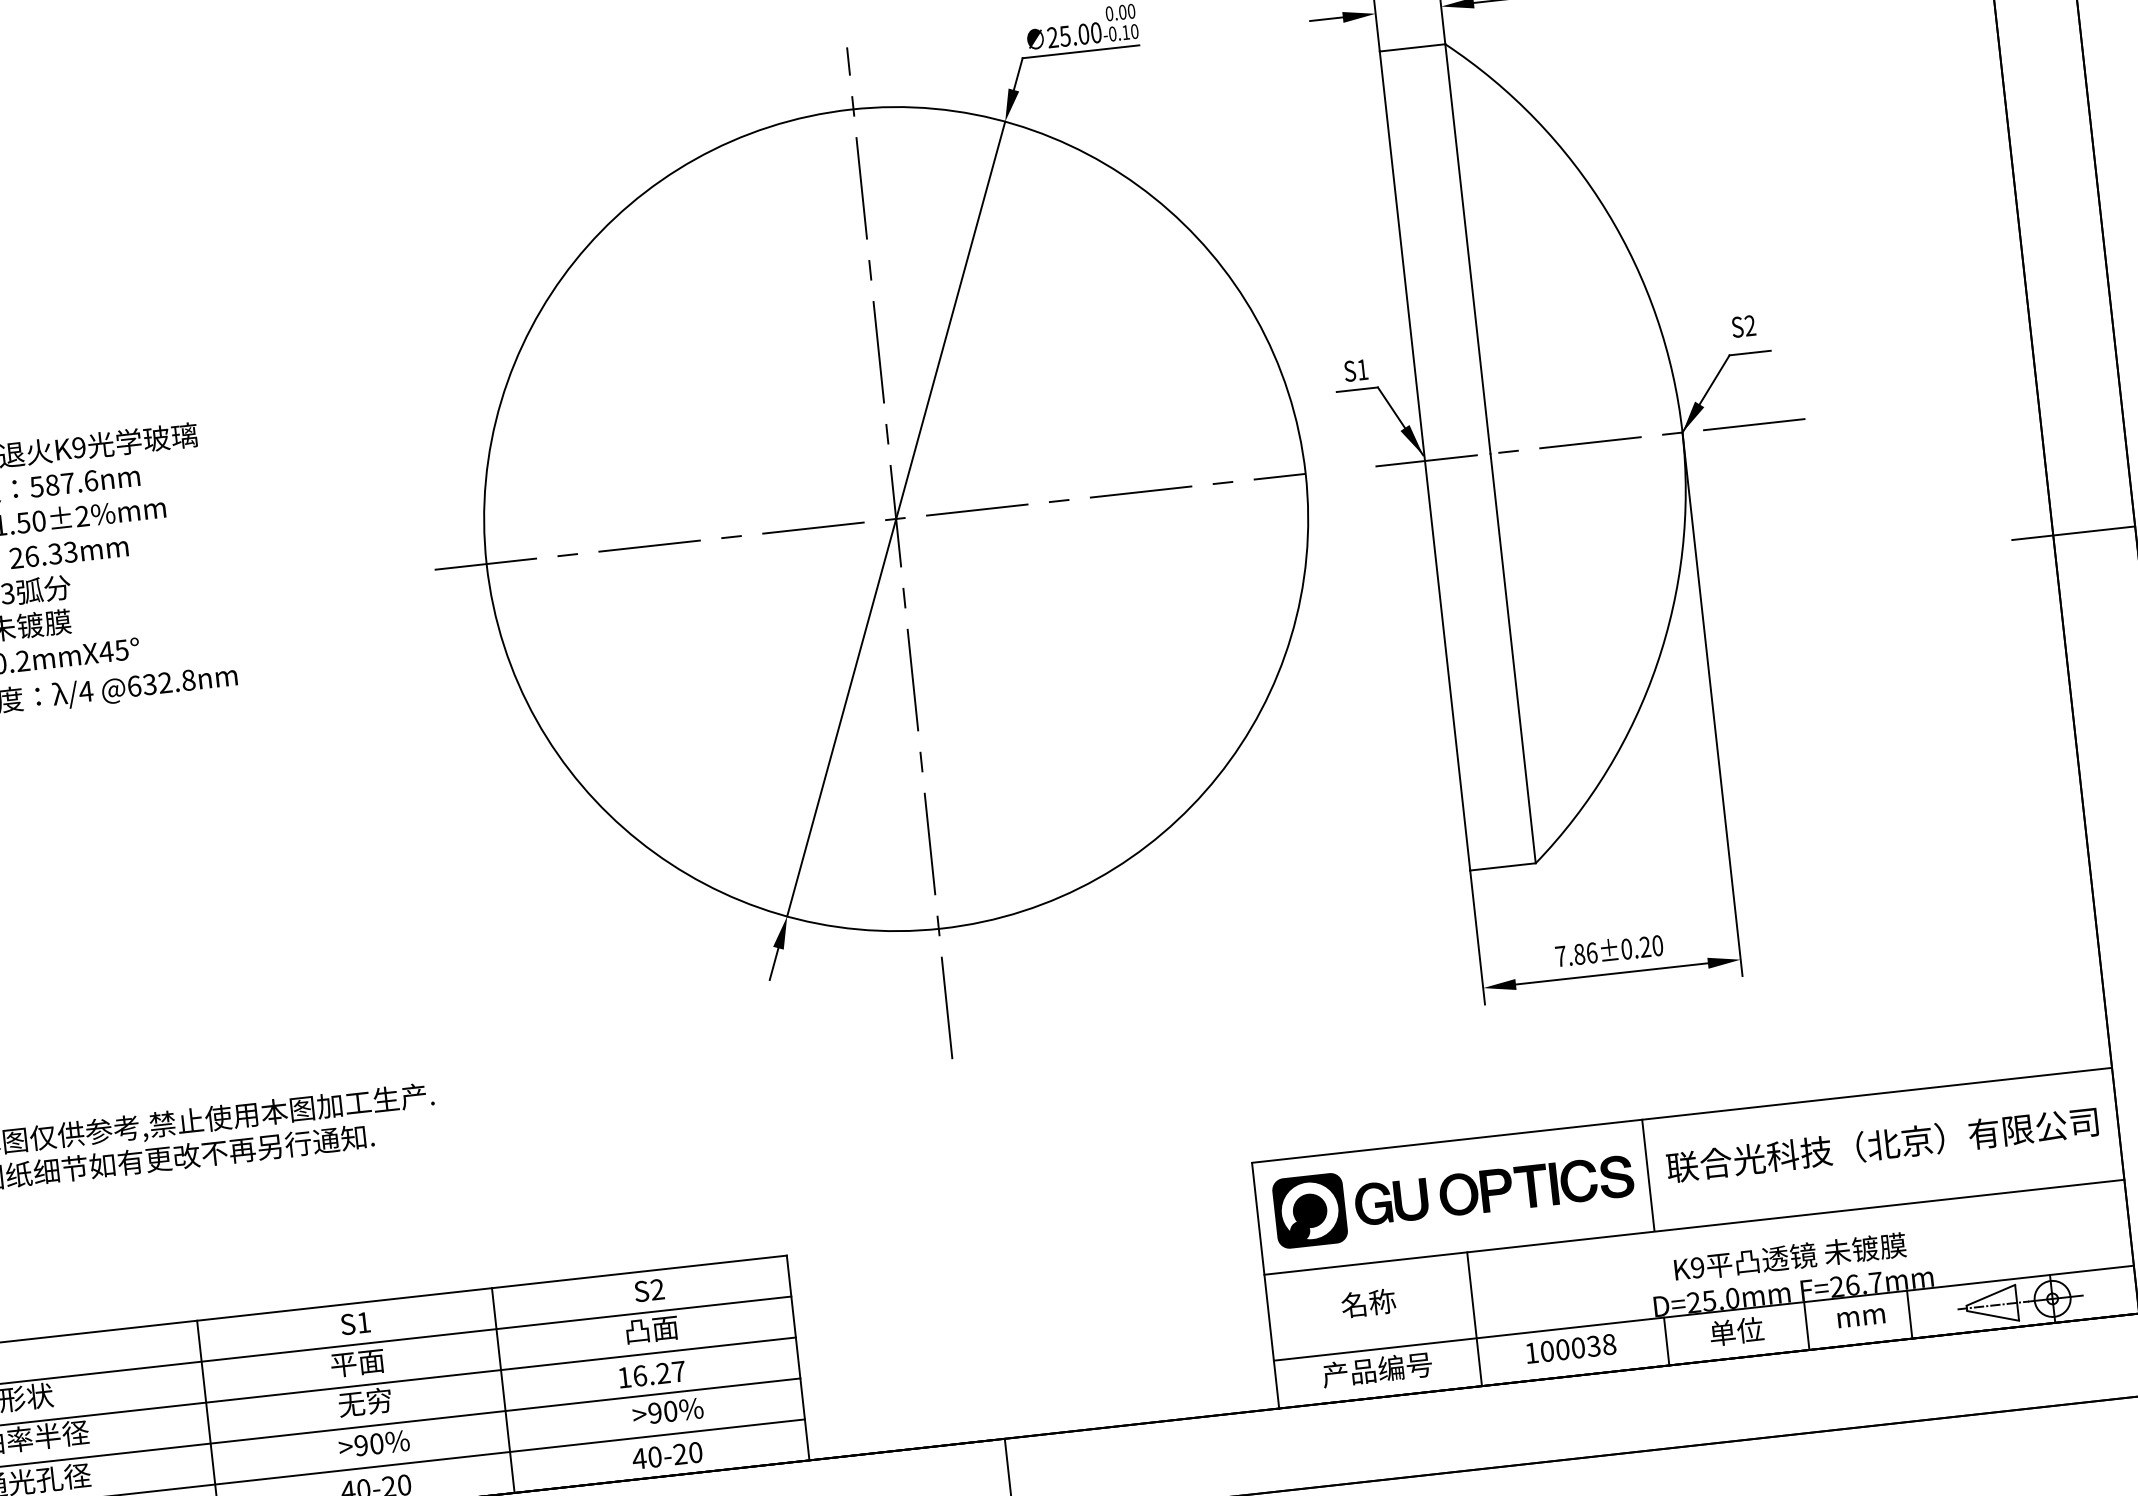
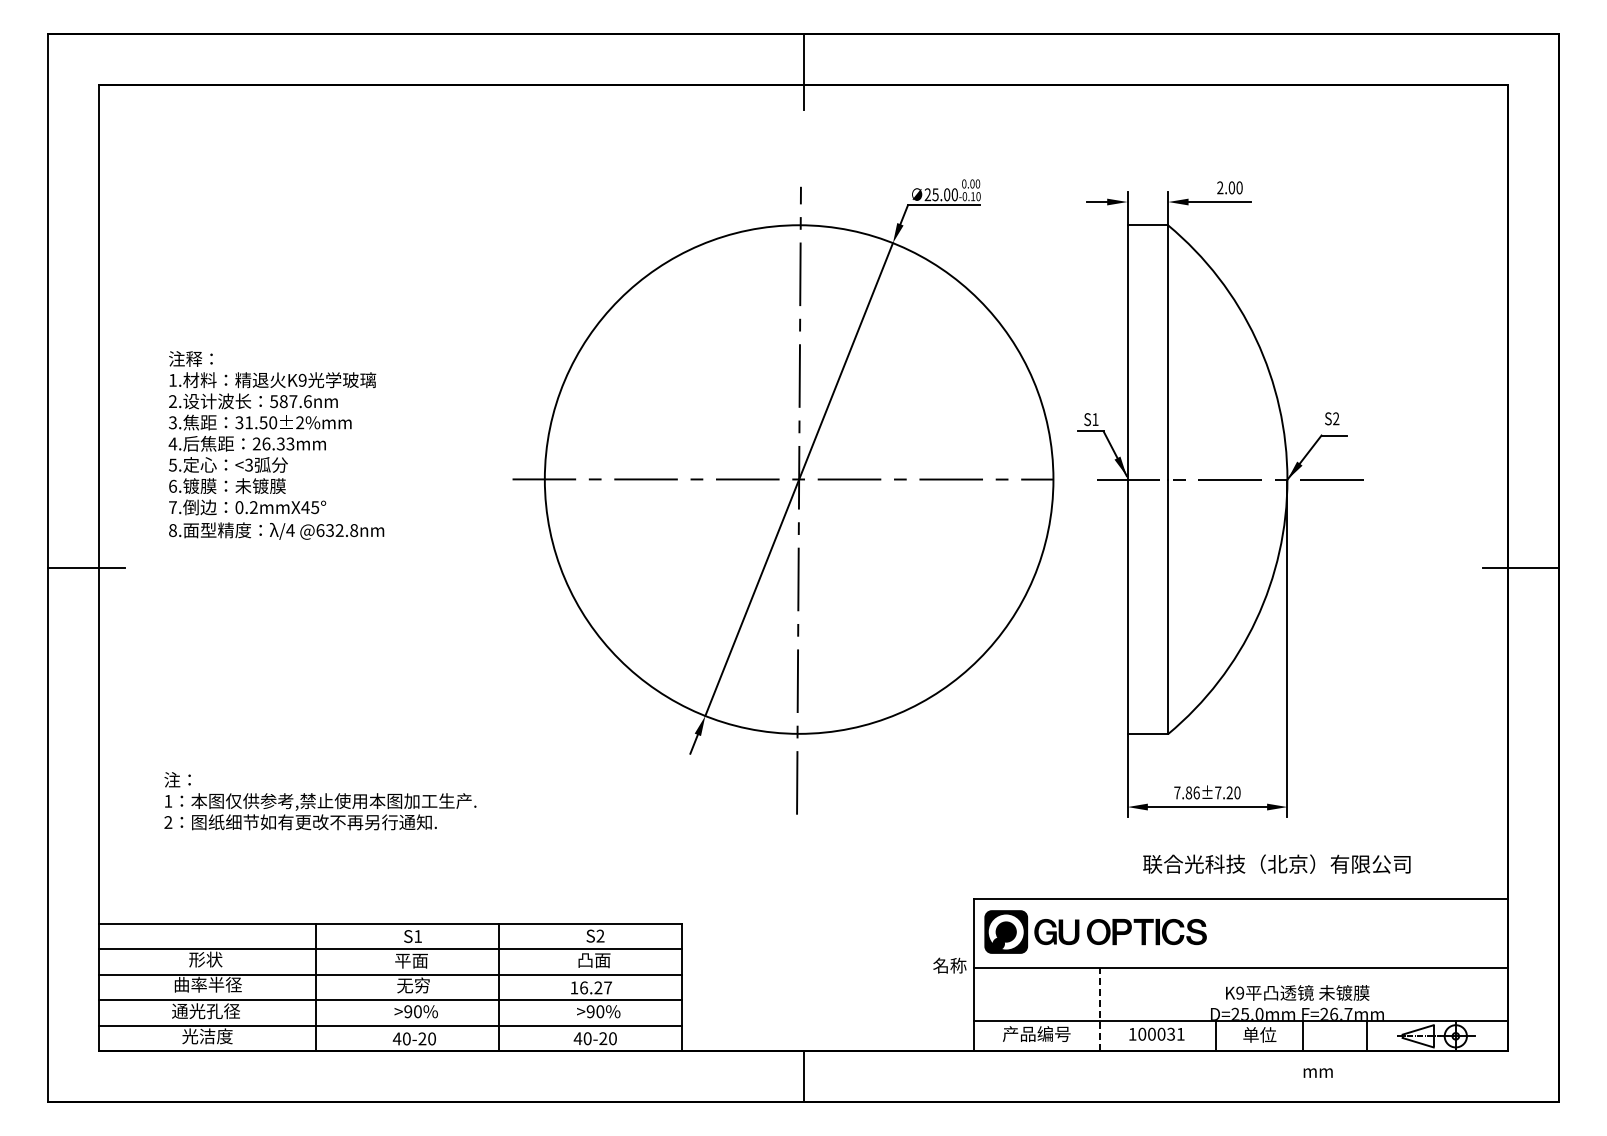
text: (1627, 948) -> (1218, 792), 7.86±0.20 -> 7.86±7.20
text: (1881, 1143) -> (1276, 863), moved
line: (1648, 1174) -> (1216, 932), removed
text: (1367, 1303) -> (949, 965), moved
text: (1860, 1317) -> (1317, 1072), moved
line: (1474, 1319) -> (1099, 1009), solid -> dashed
text: (1608, 1343) -> (1180, 1033), 100038 -> 100031

